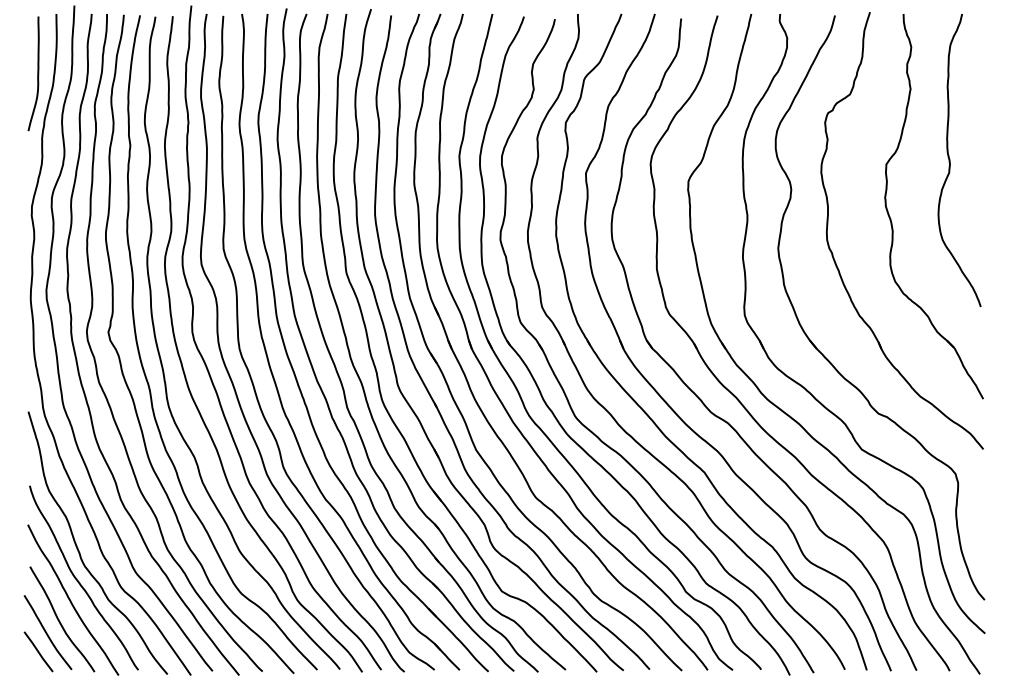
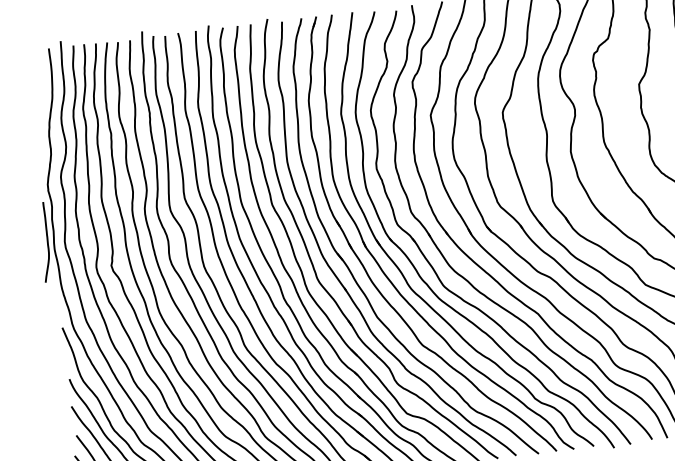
curve: (37, 73) -> (47, 241), moved

